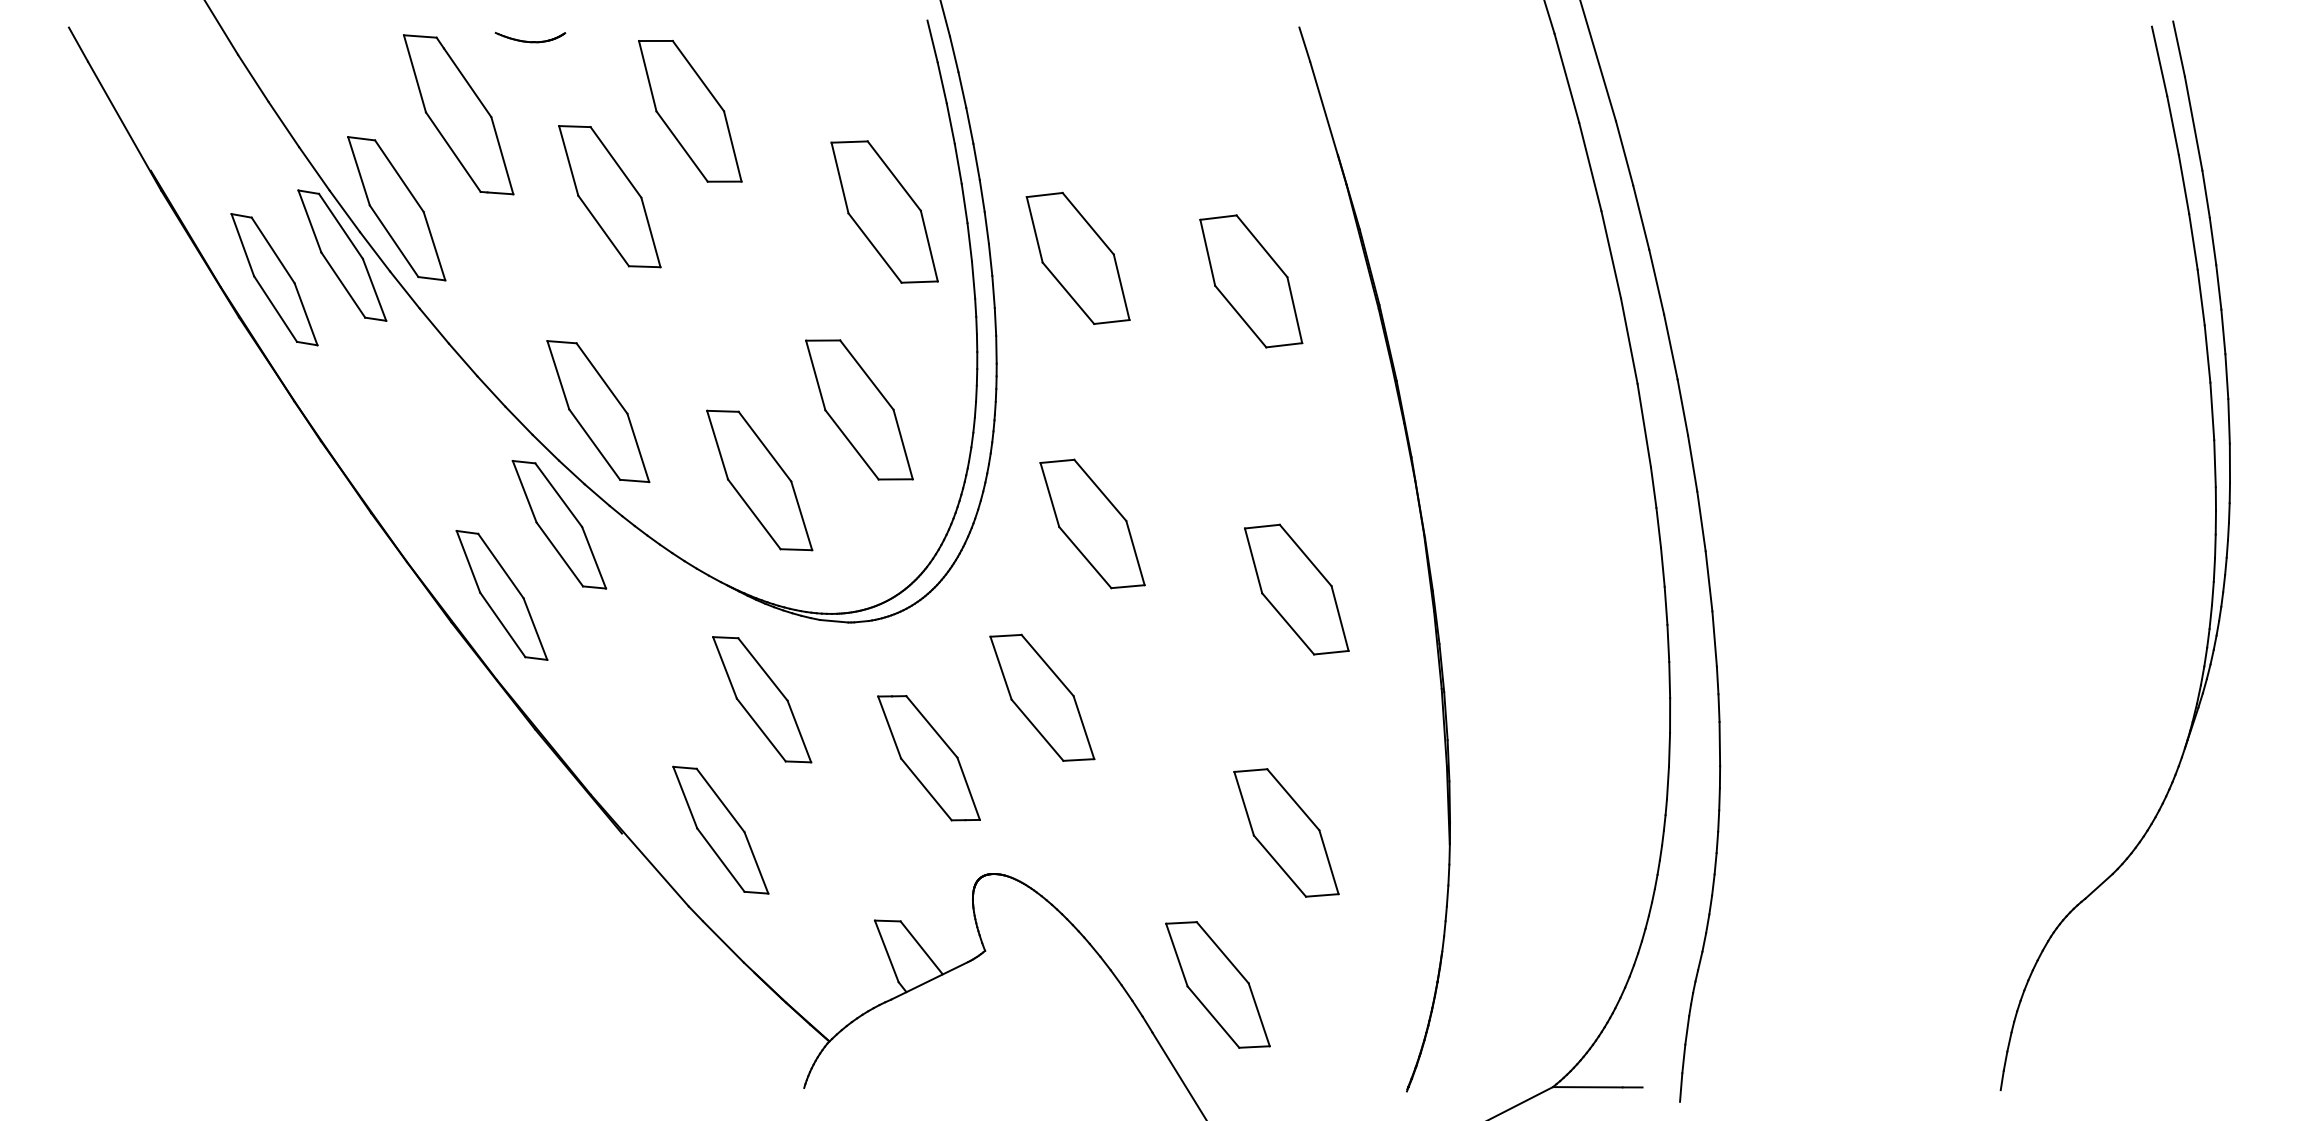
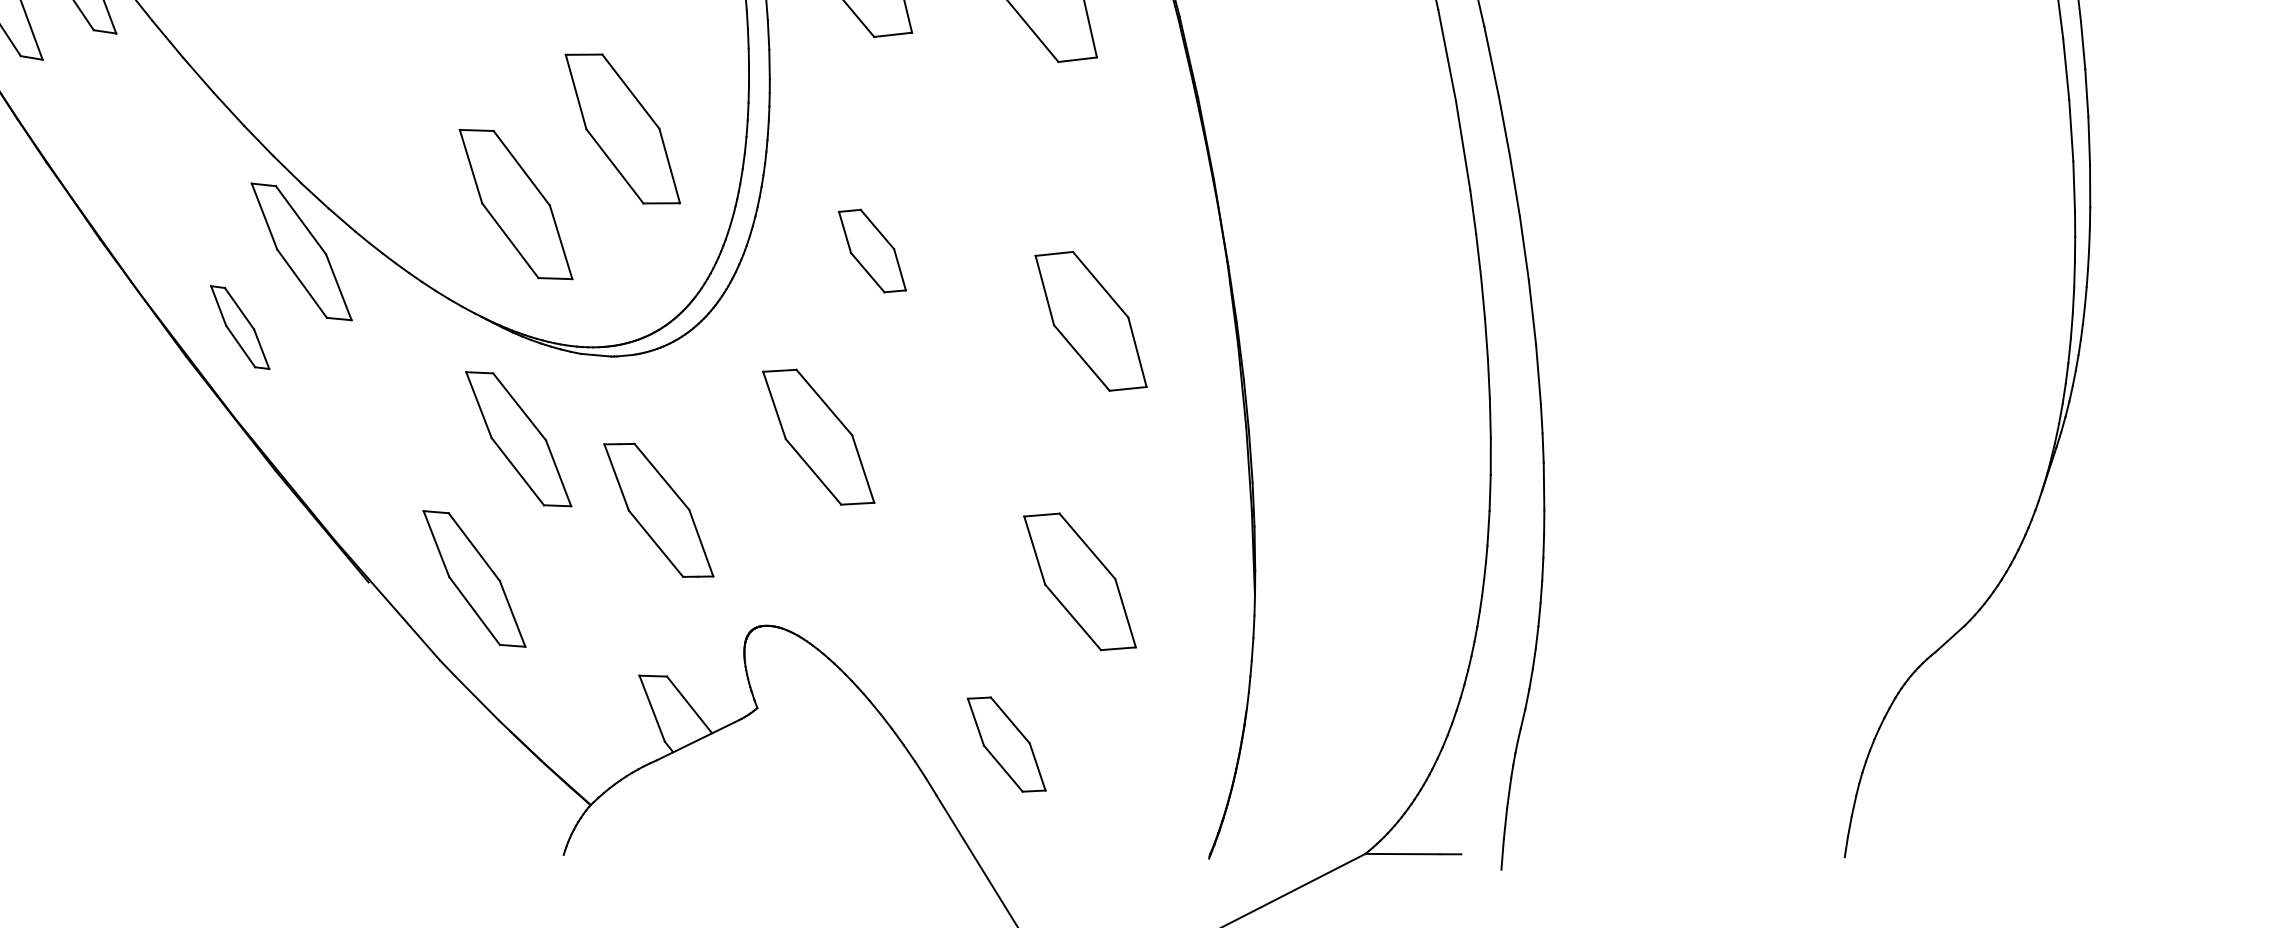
part: (598, 411) -> (343, 130), removed
part: (1092, 523) -> (872, 250), size x0.6
part: (501, 595) -> (239, 327), size x0.6
part: (928, 758) -> (658, 510), moved
part: (1217, 984) -> (1006, 744), size x0.7

